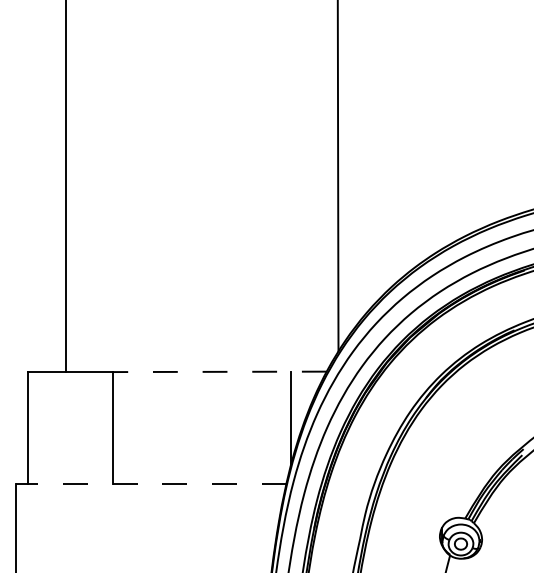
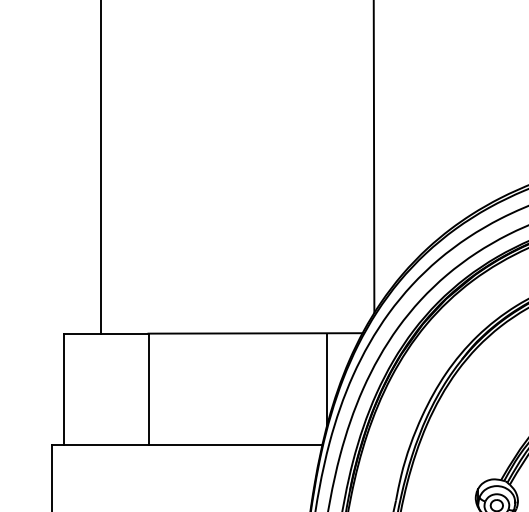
line: (219, 371) -> (255, 333), dashed -> solid
line: (150, 483) -> (186, 445), dashed -> solid

